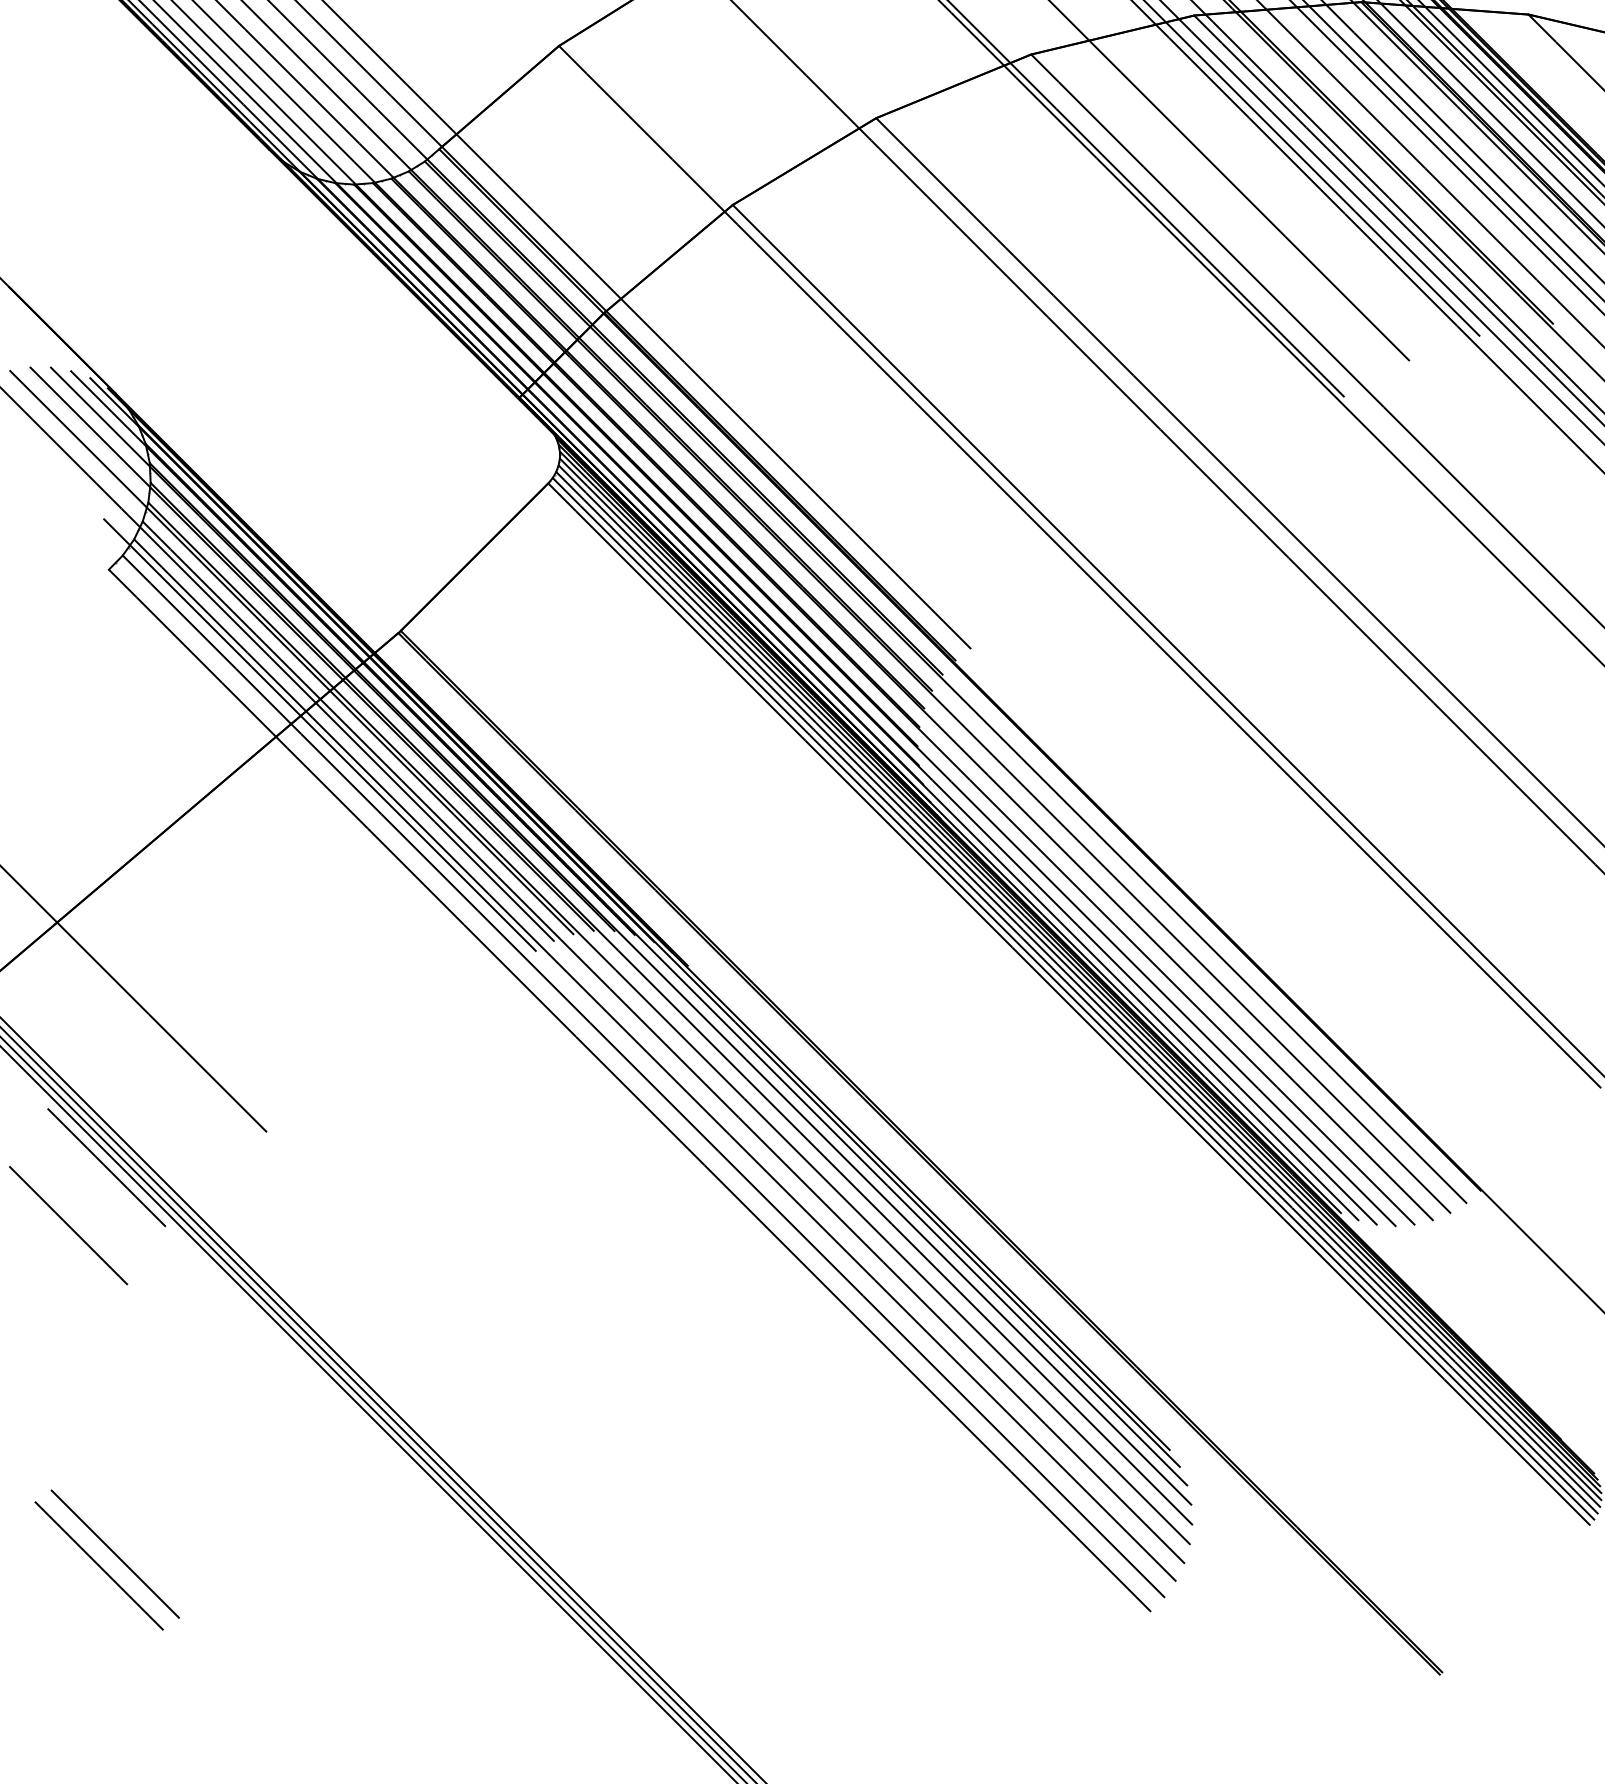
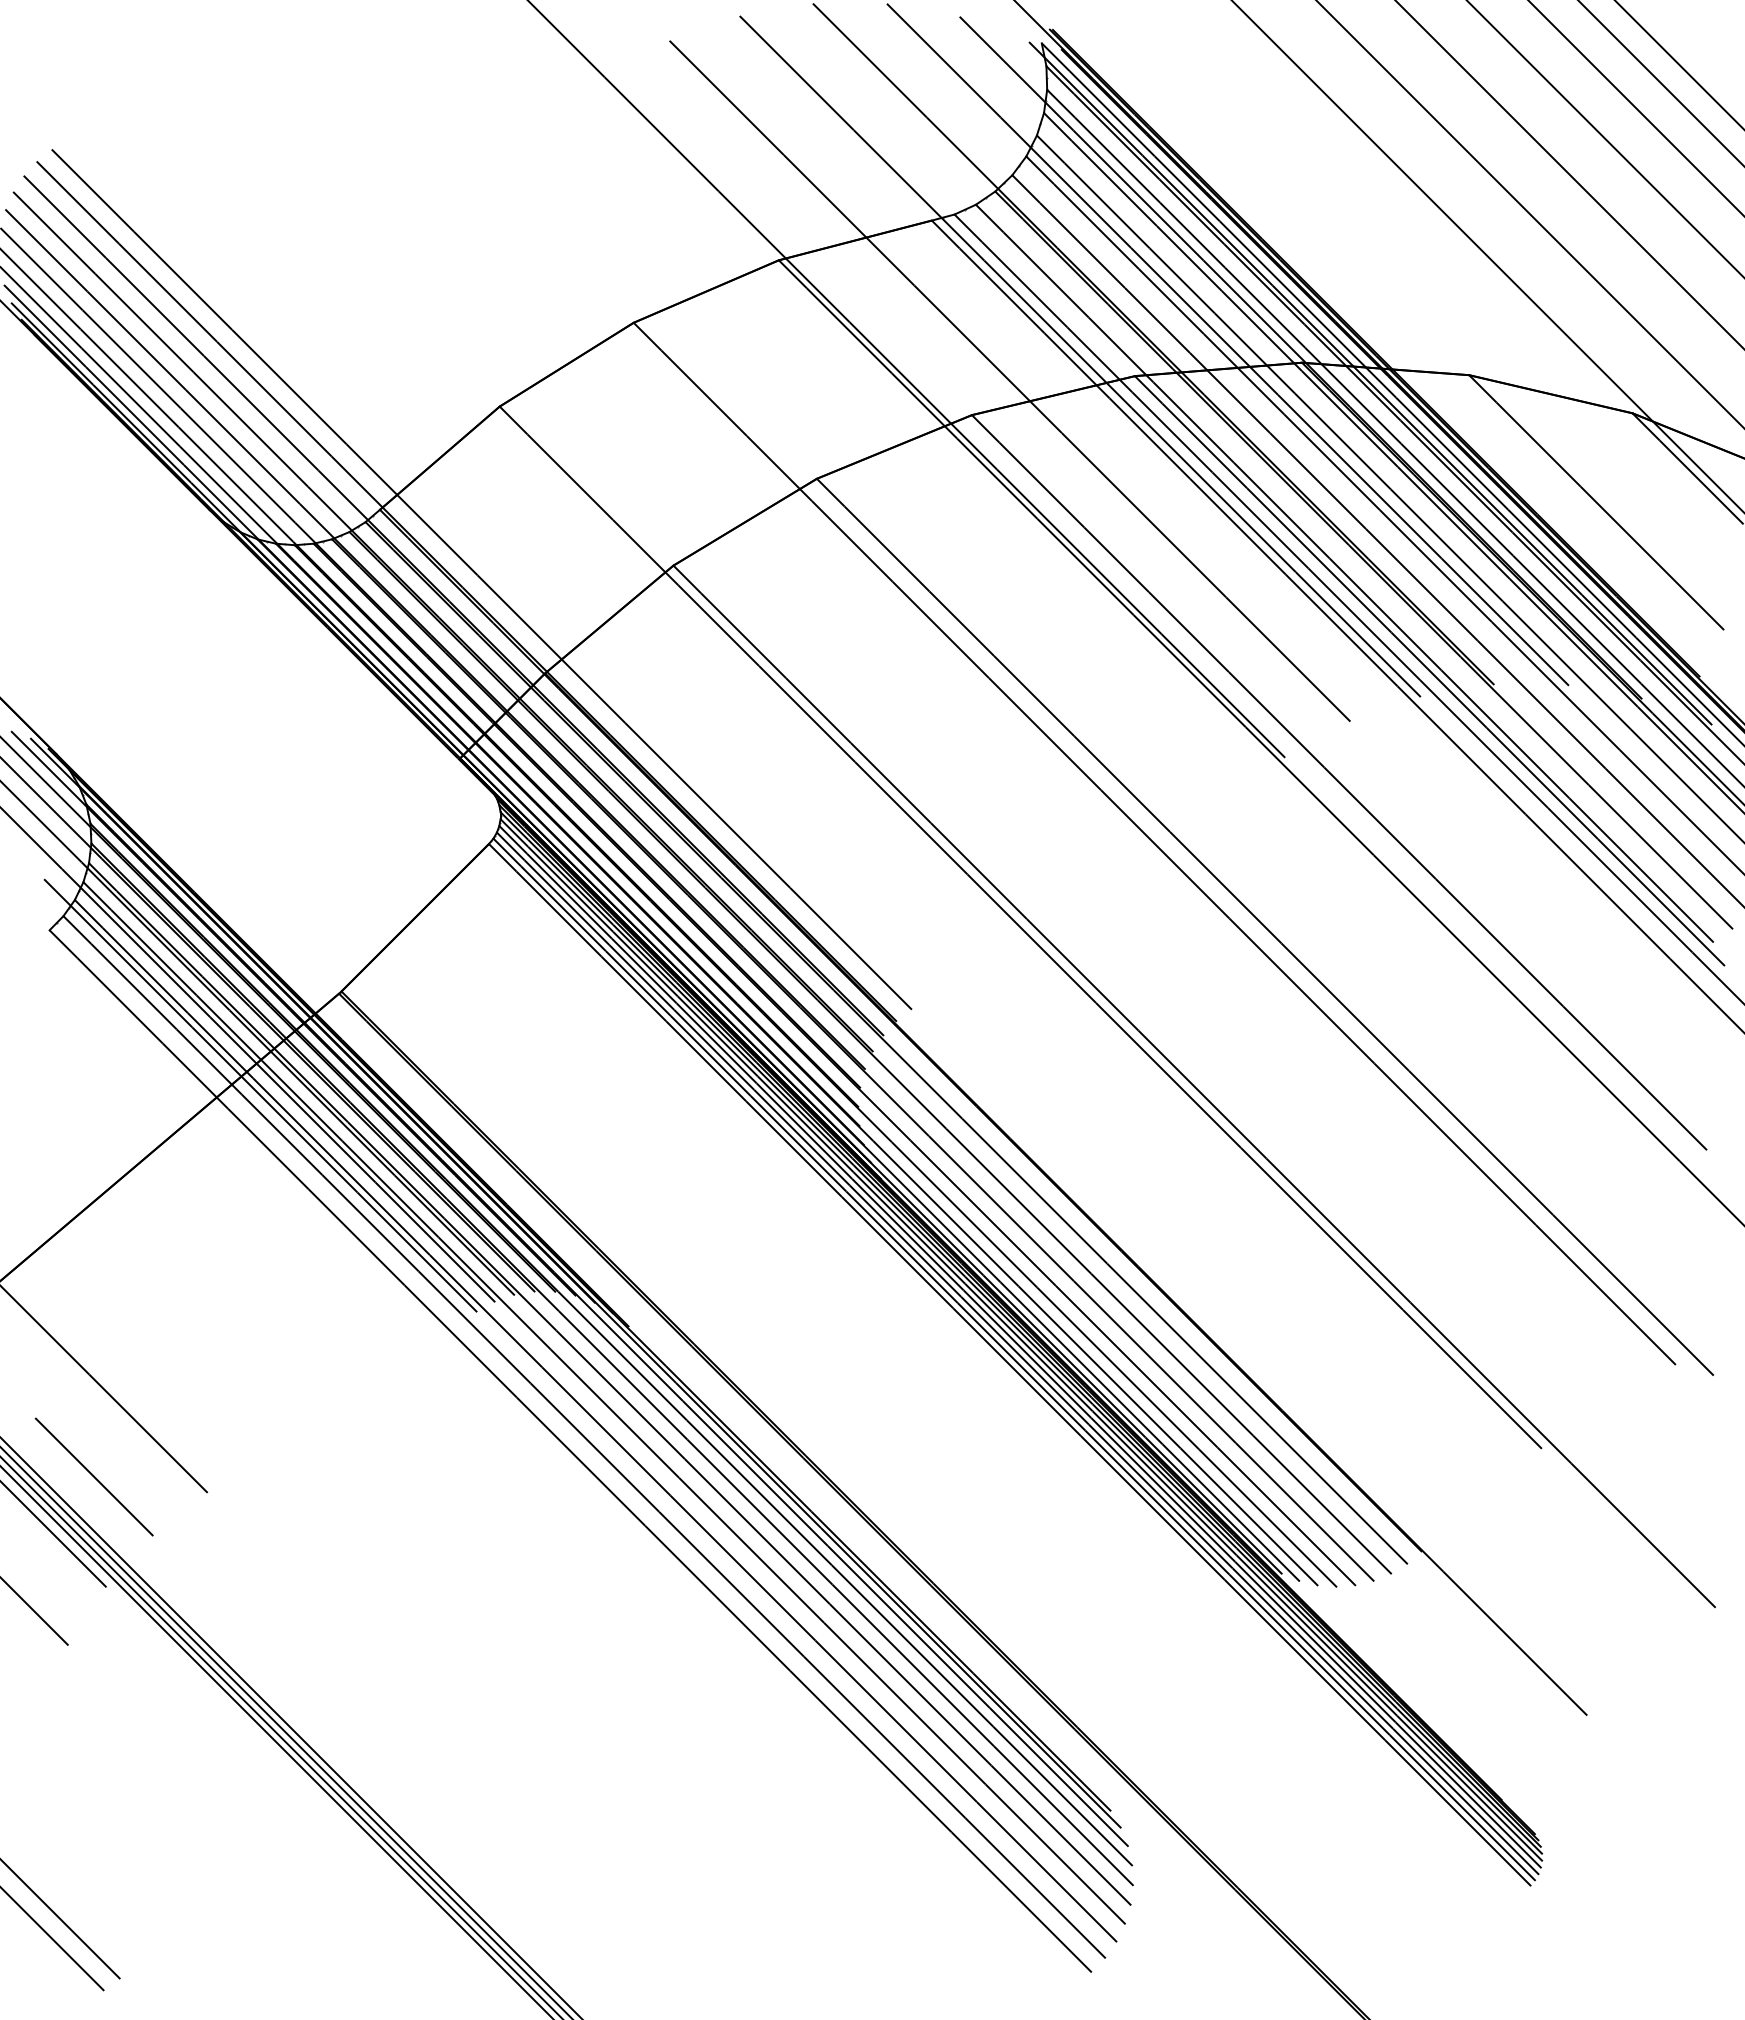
line: (152, 1115) -> (93, 1476), added

